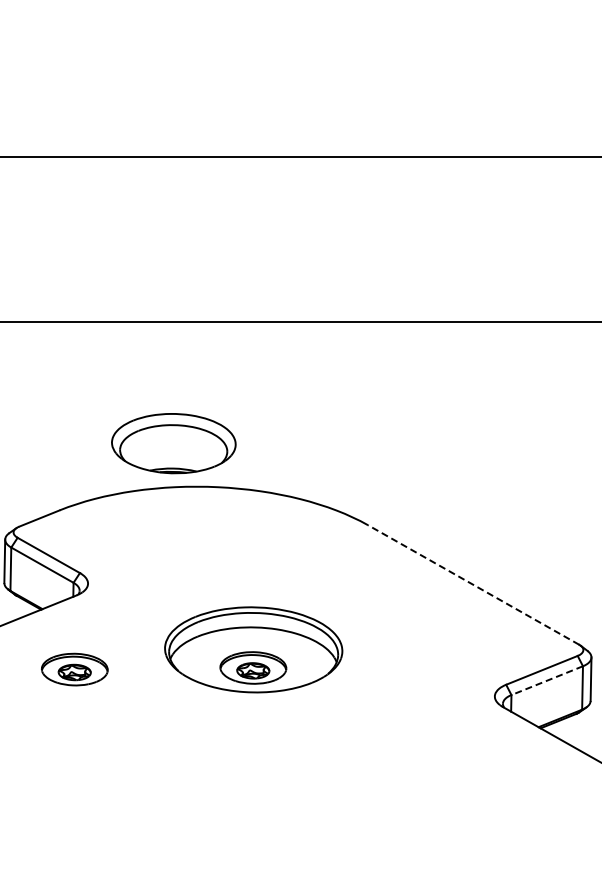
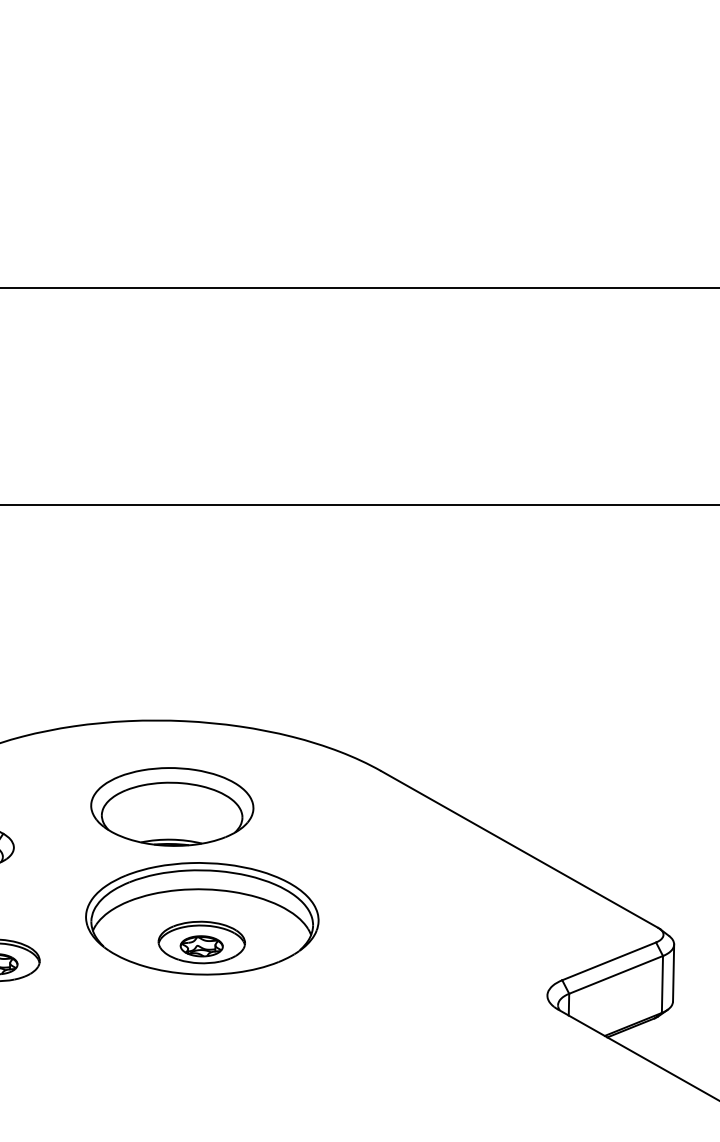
part: (173, 443) -> (171, 806), moved
line: (473, 584) -> (519, 848), dashed -> solid
part: (253, 649) -> (202, 918), moved
line: (547, 680) -> (616, 974), dashed -> solid

